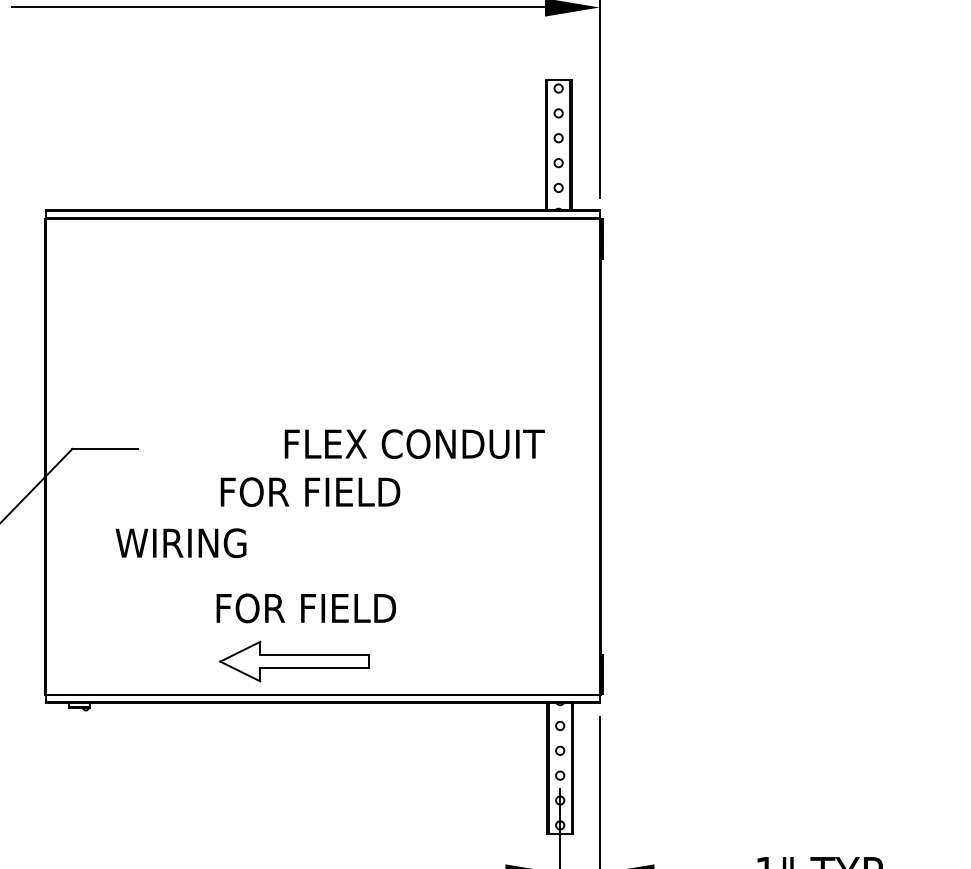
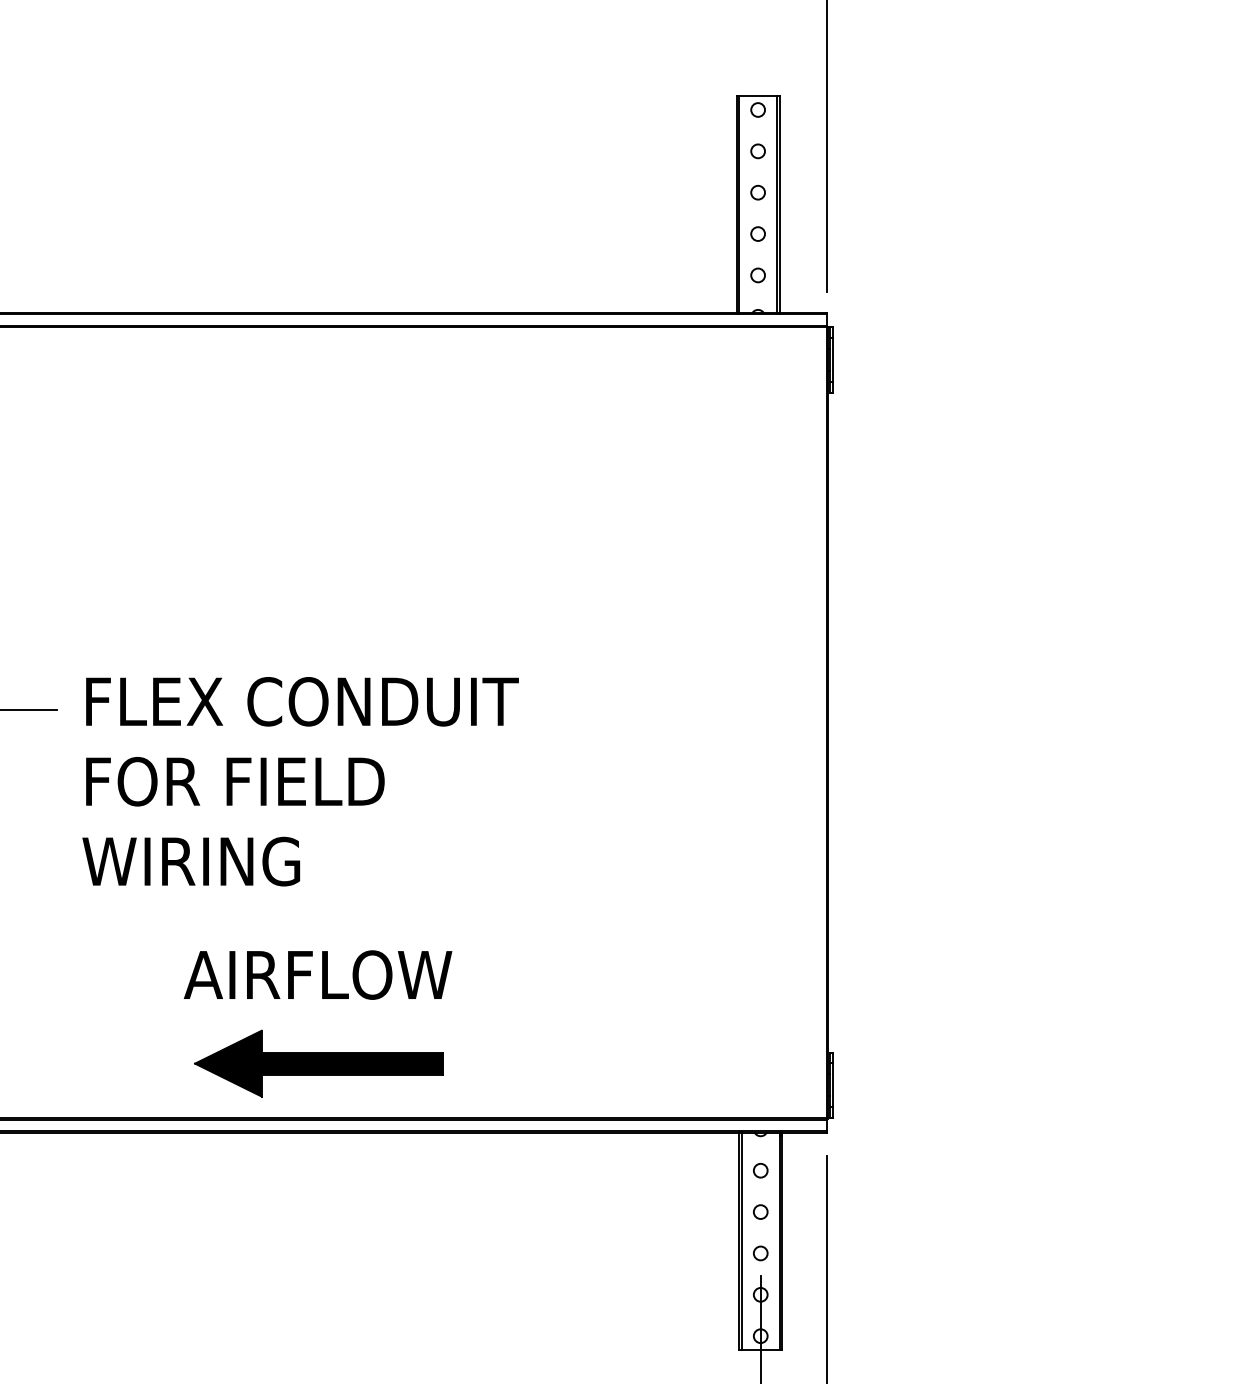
text: (414, 443) -> (301, 700), moved
text: (310, 492) -> (235, 782), moved
text: (180, 543) -> (190, 862), moved
text: (304, 608) -> (335, 975), FOR FIELD -> AIRFLOW
fill: (294, 661) -> (318, 1063), added

